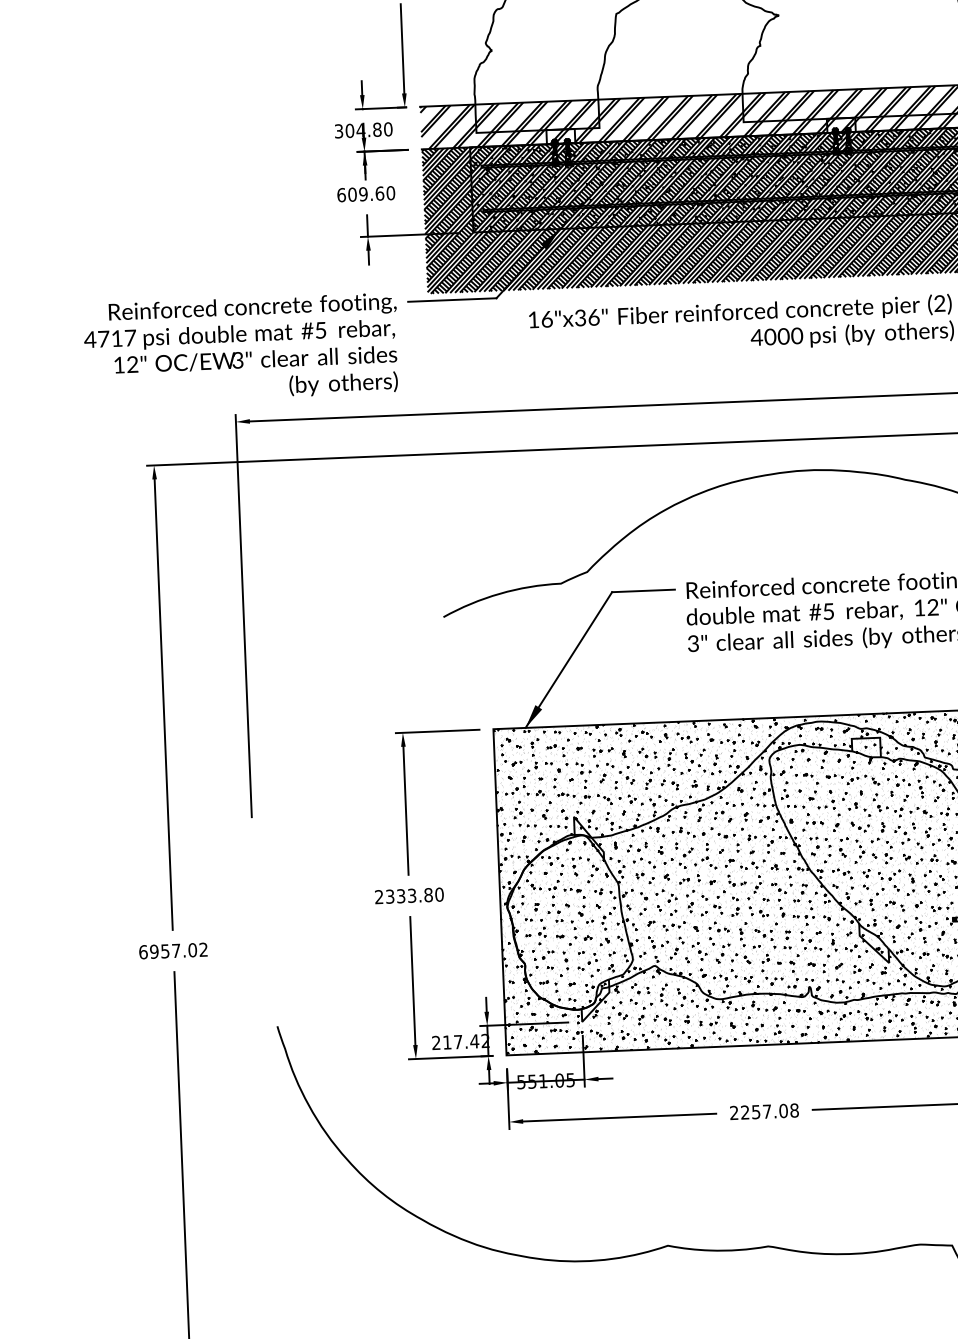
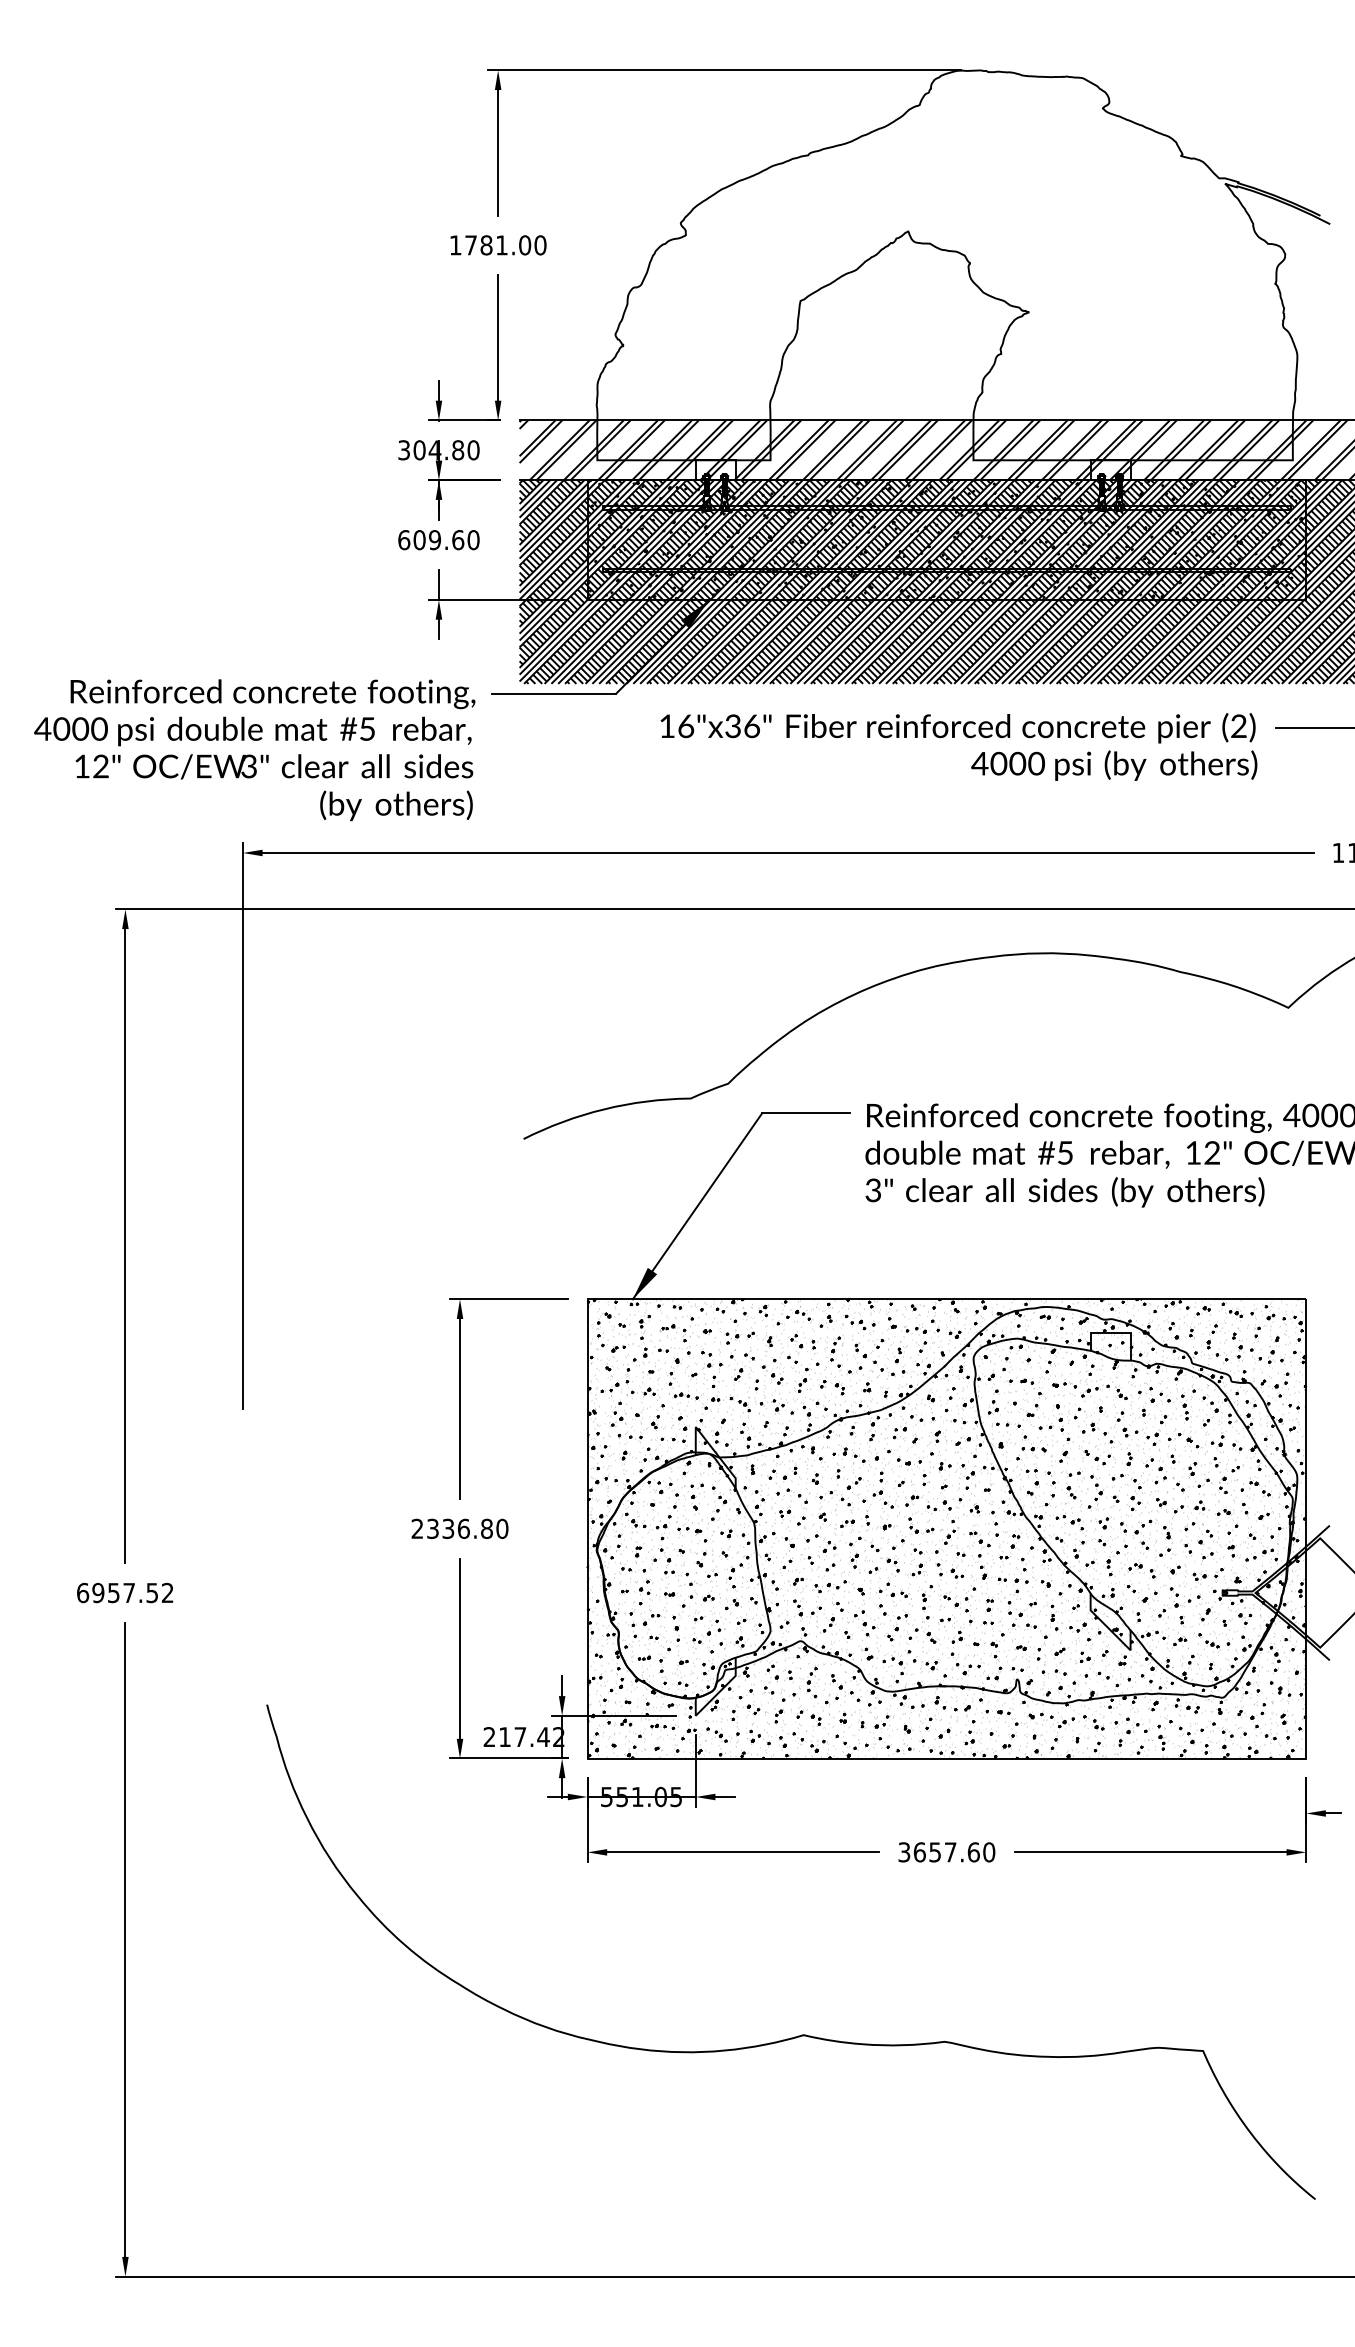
text: (117, 338) -> (80, 728), 4717 -> 4000
text: (411, 895) -> (463, 1528), 2333.80 -> 2336.80
text: (192, 949) -> (152, 1592), 6957.02 -> 6957.52
text: (764, 1111) -> (946, 1852), 2257.08 -> 3657.60

